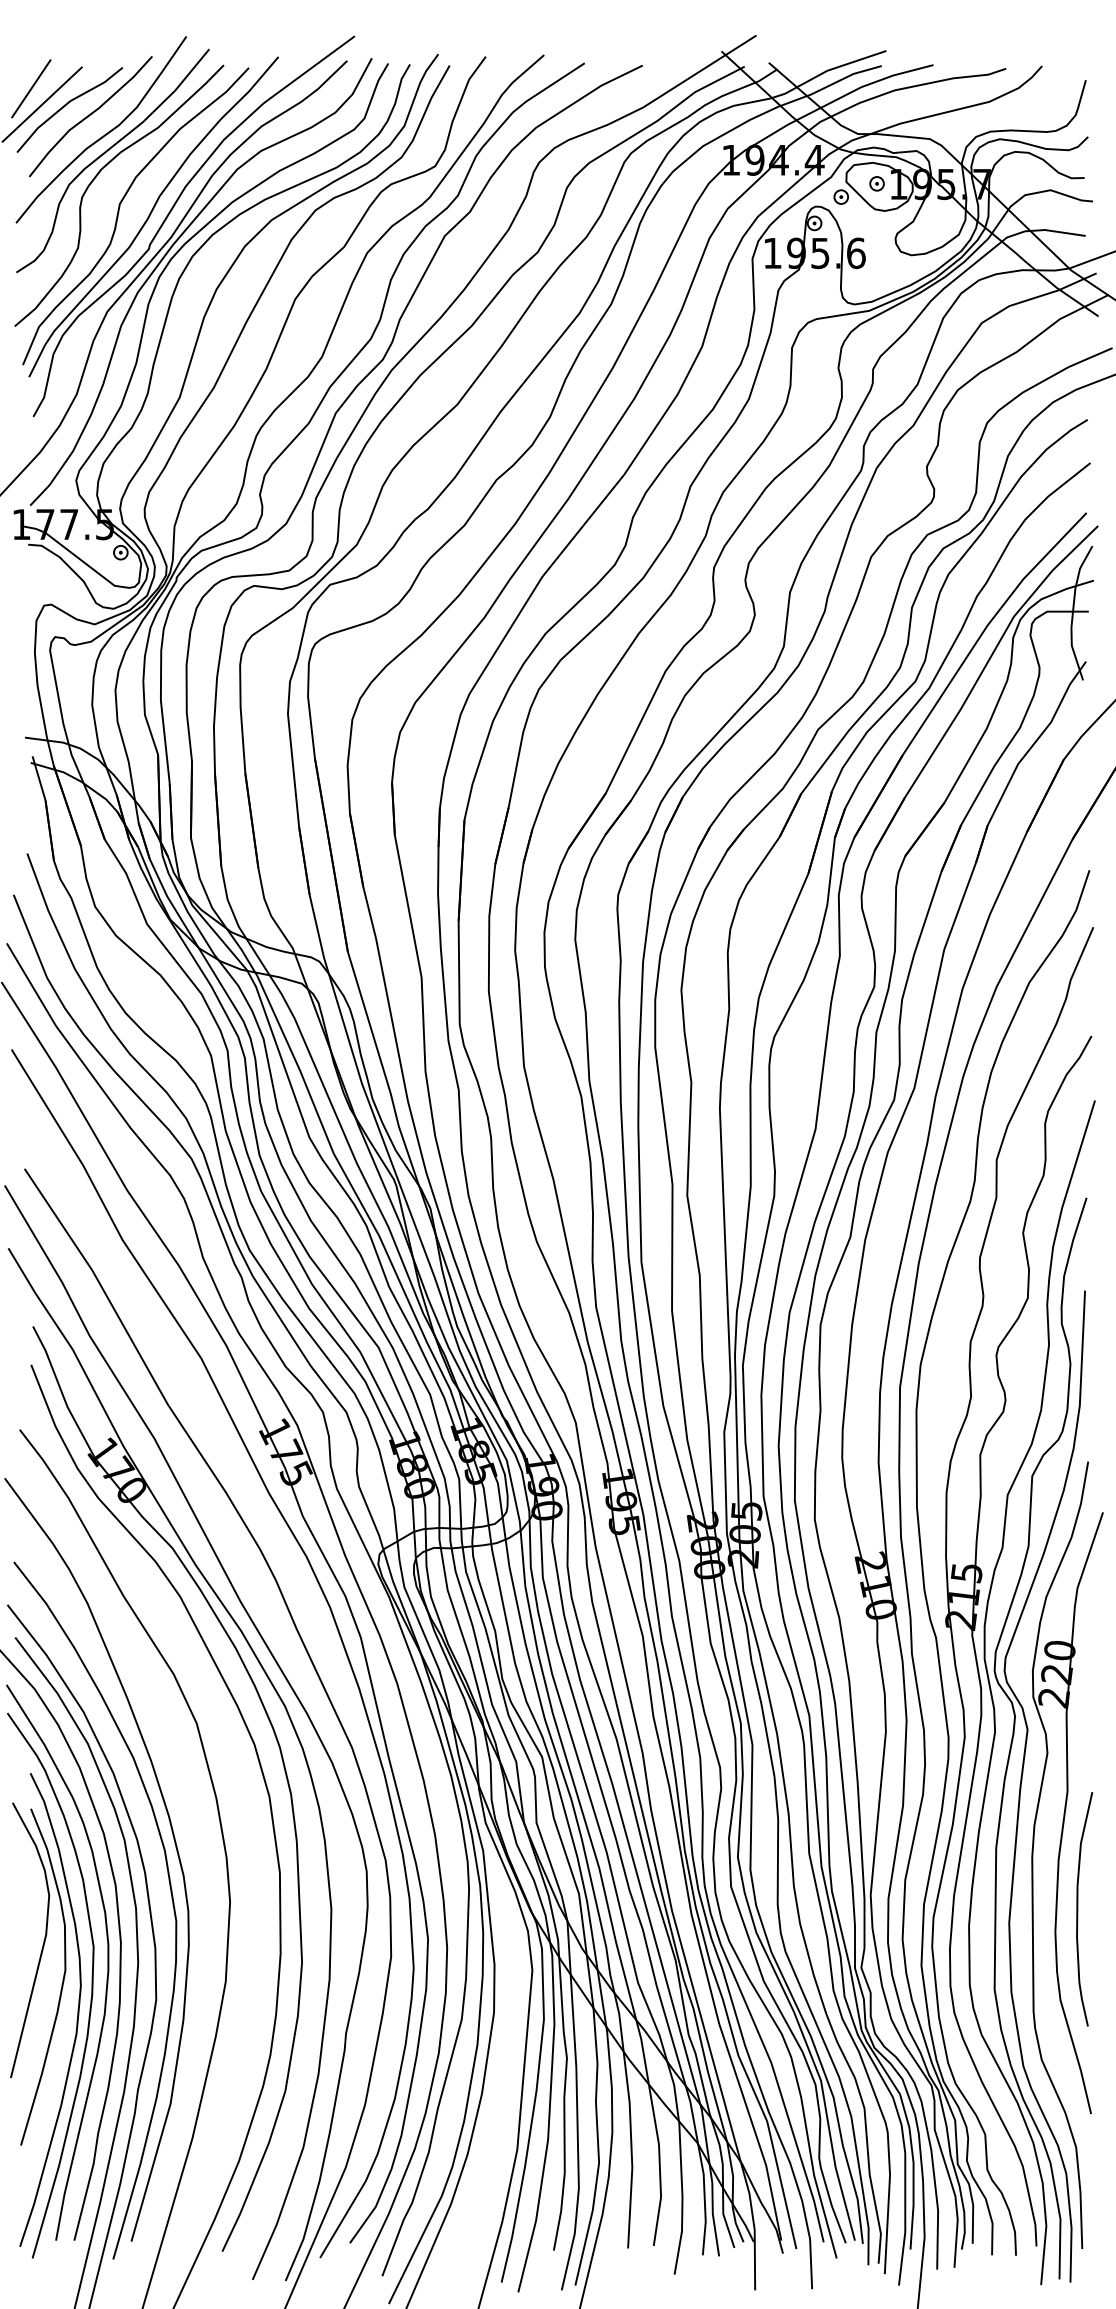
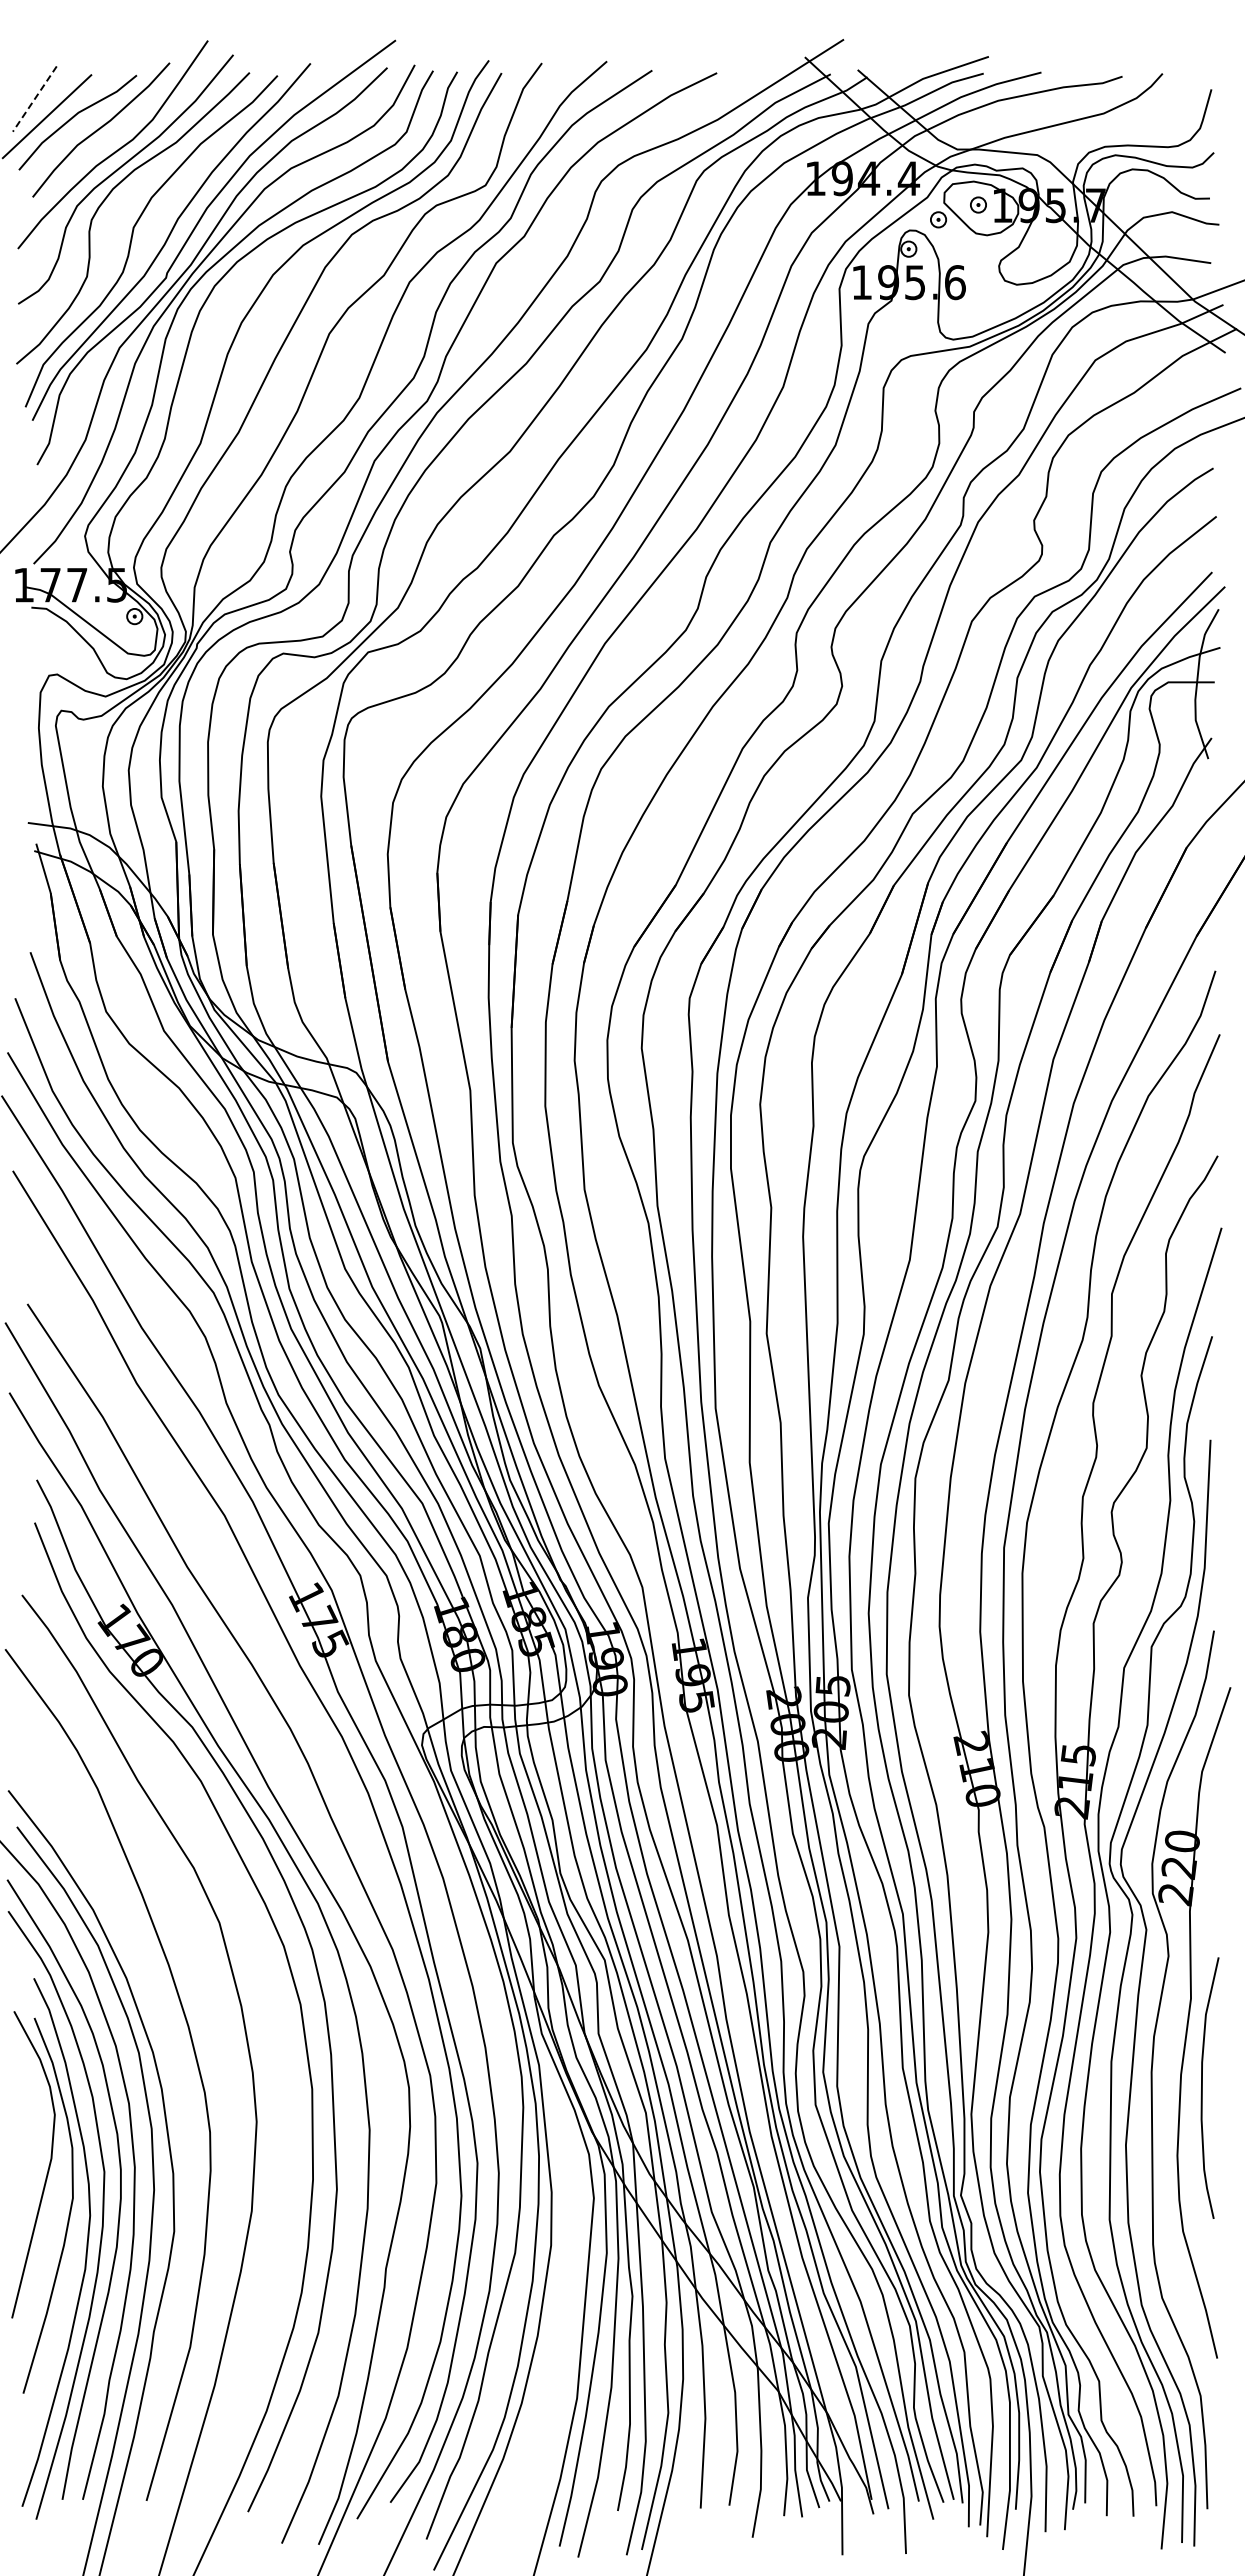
line: (30, 89) -> (34, 99), solid -> dashed
curve: (171, 1899) -> (191, 2119), removed
curve: (1077, 1908) -> (1202, 2087), moved

